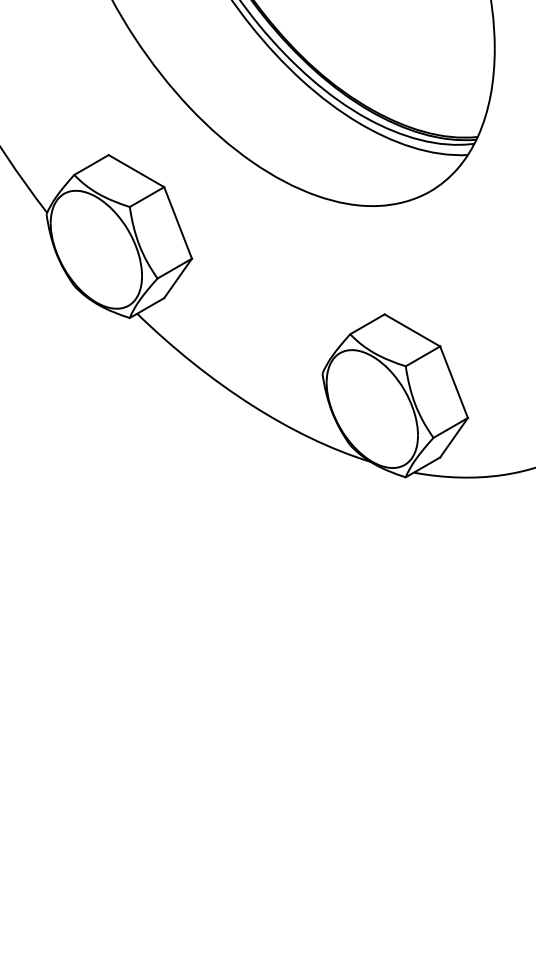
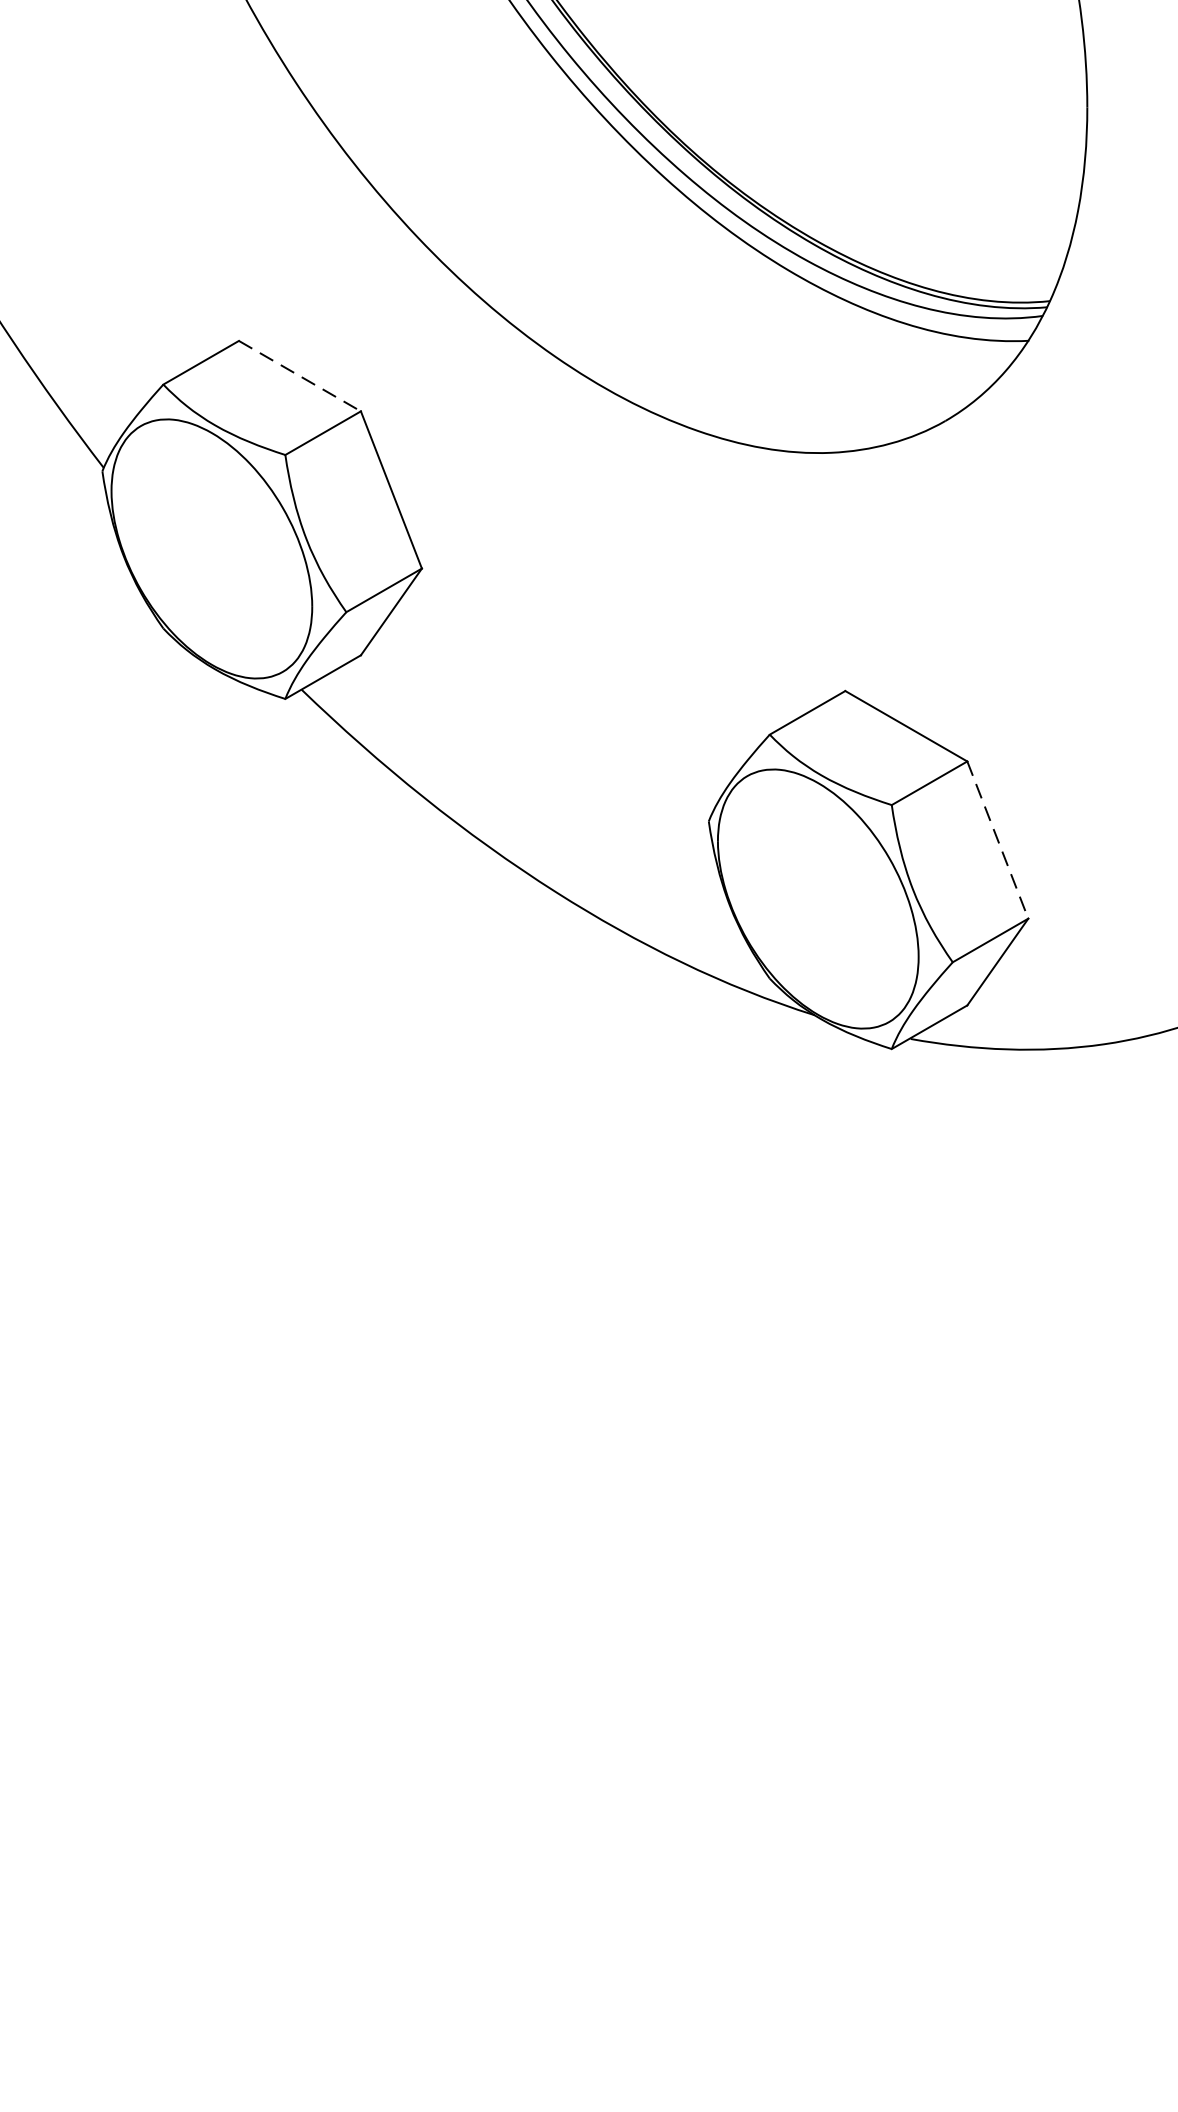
line: (136, 171) -> (300, 376), solid -> dashed
line: (454, 382) -> (998, 840), solid -> dashed

